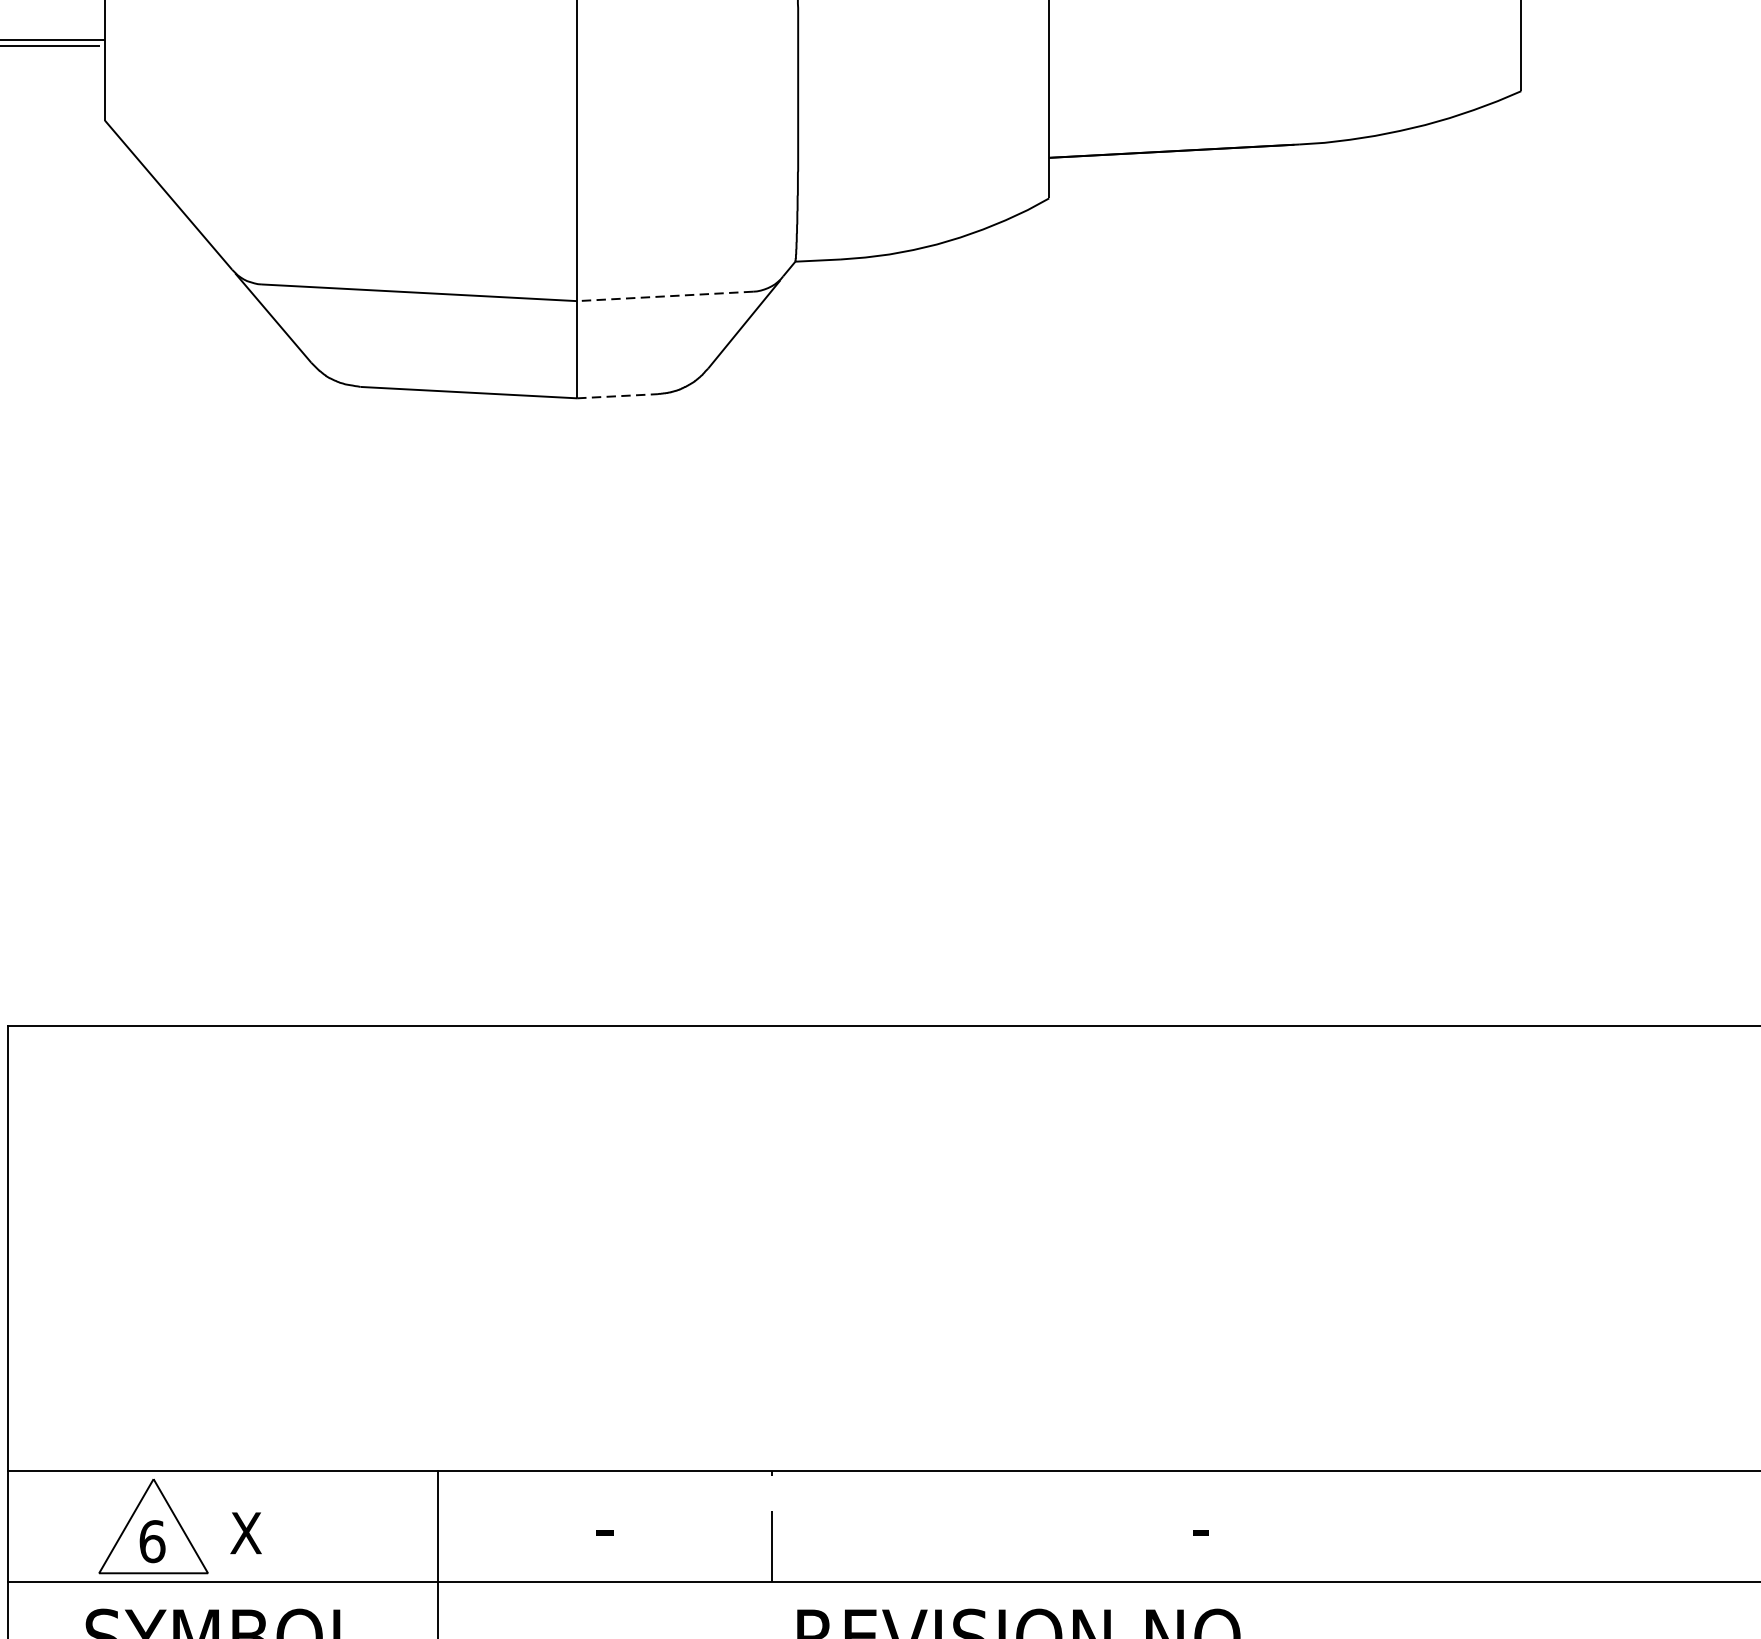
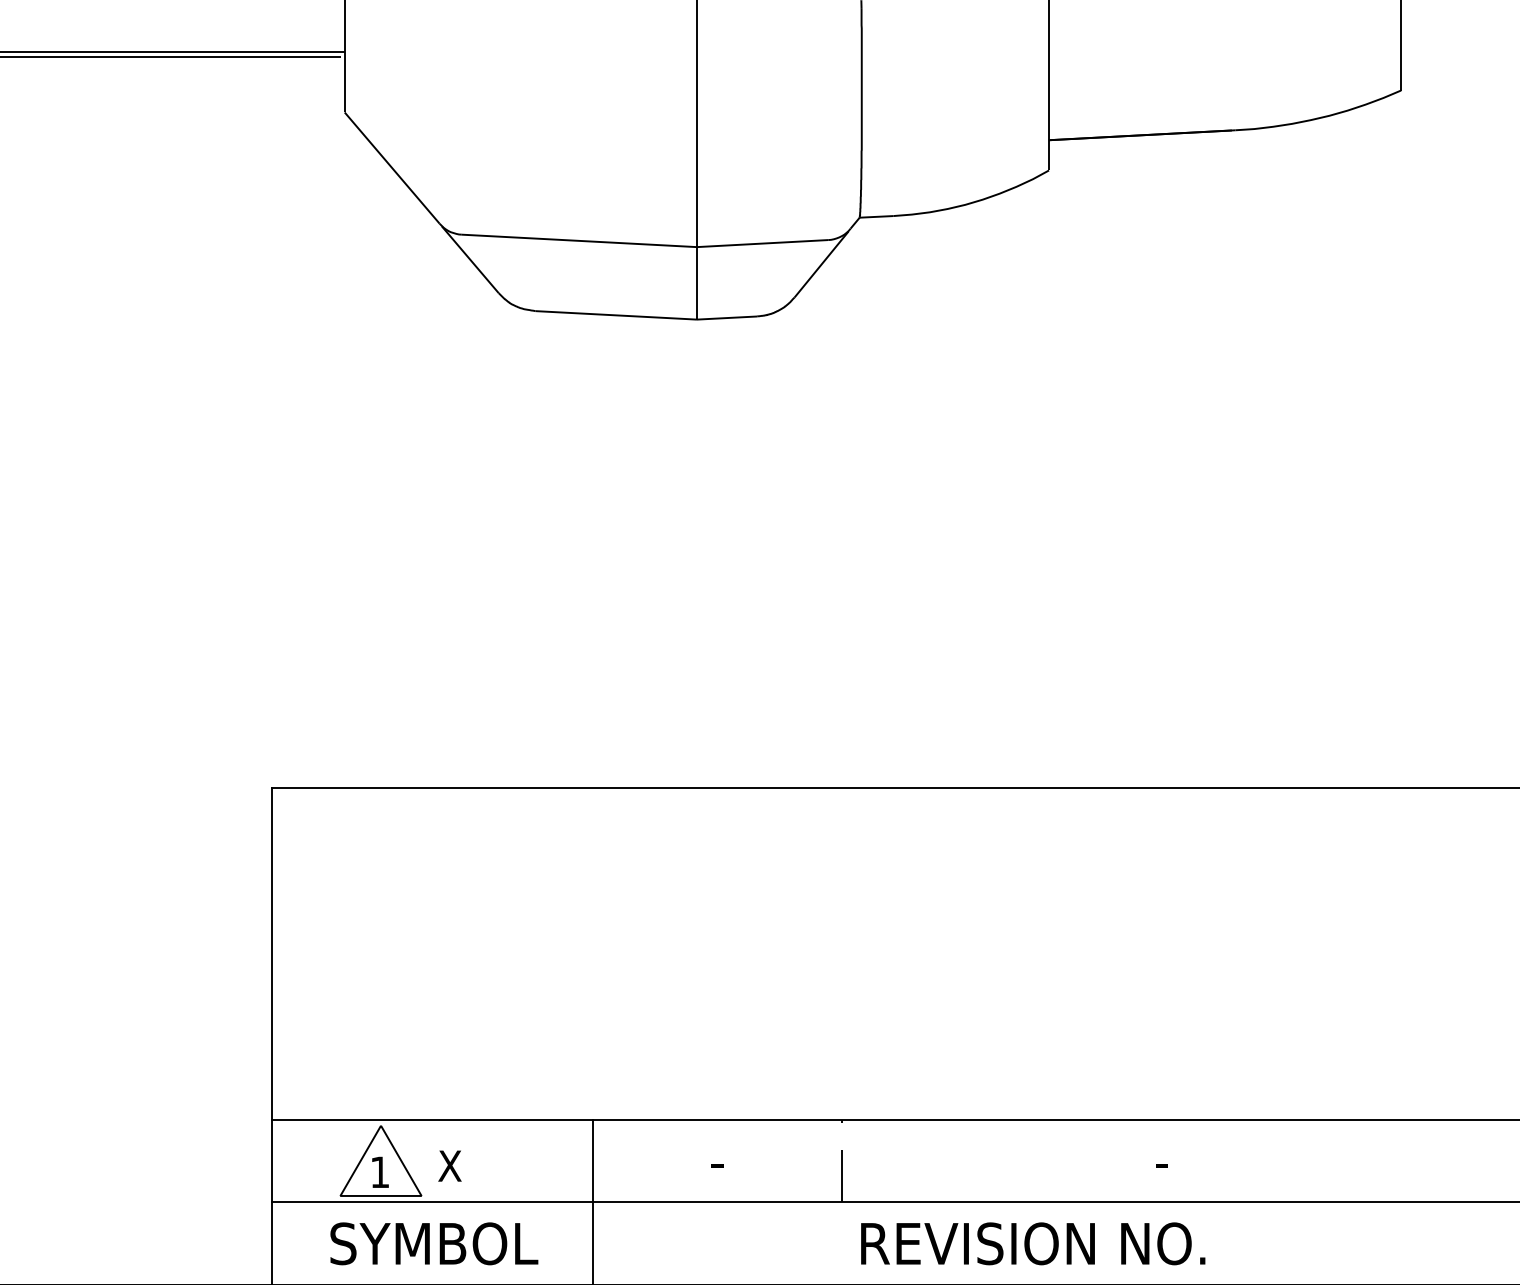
line: (665, 296) -> (762, 243), dashed -> solid
line: (618, 396) -> (727, 318), dashed -> solid
text: (151, 1541) -> (379, 1172), 6 -> 1

